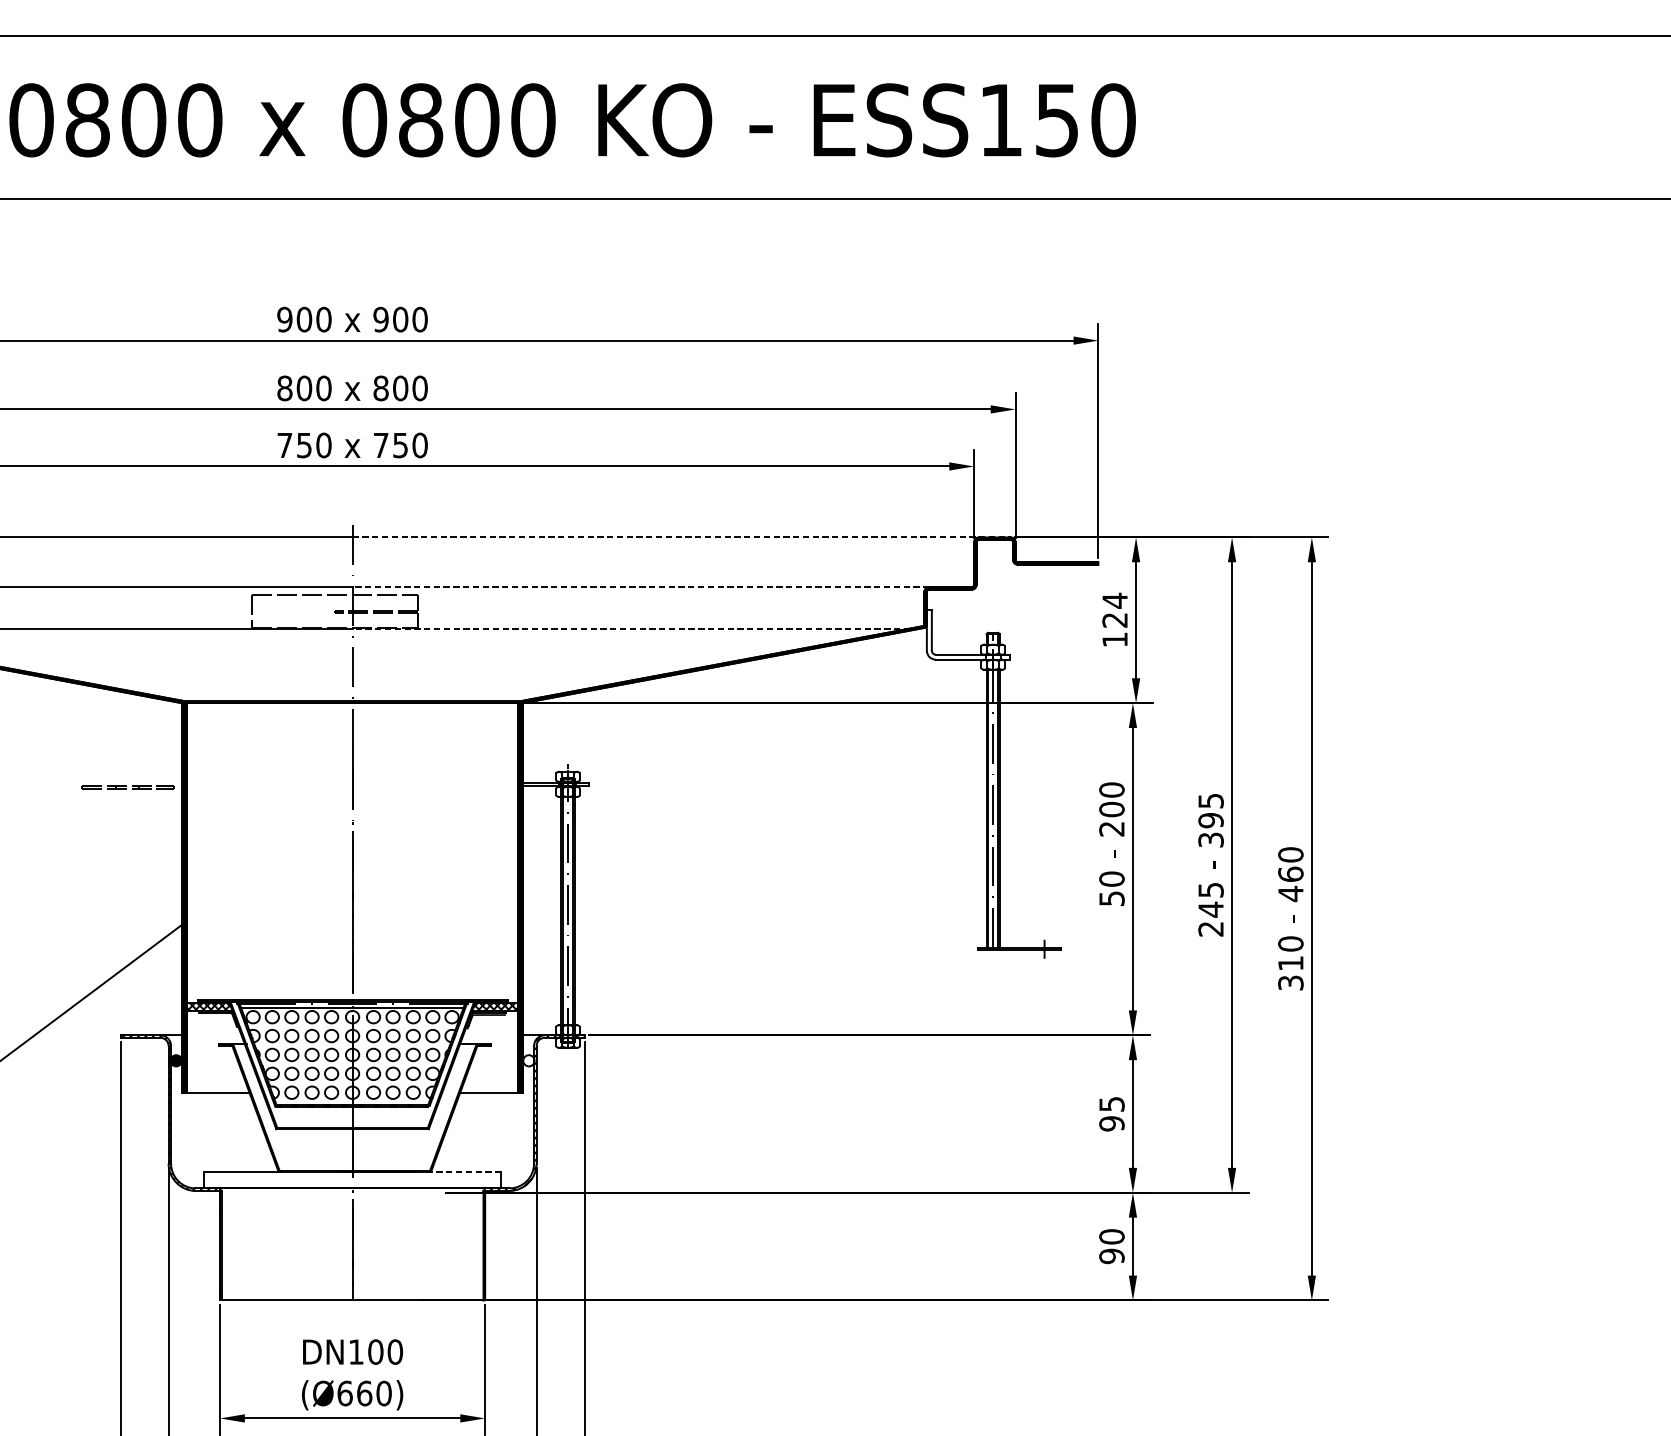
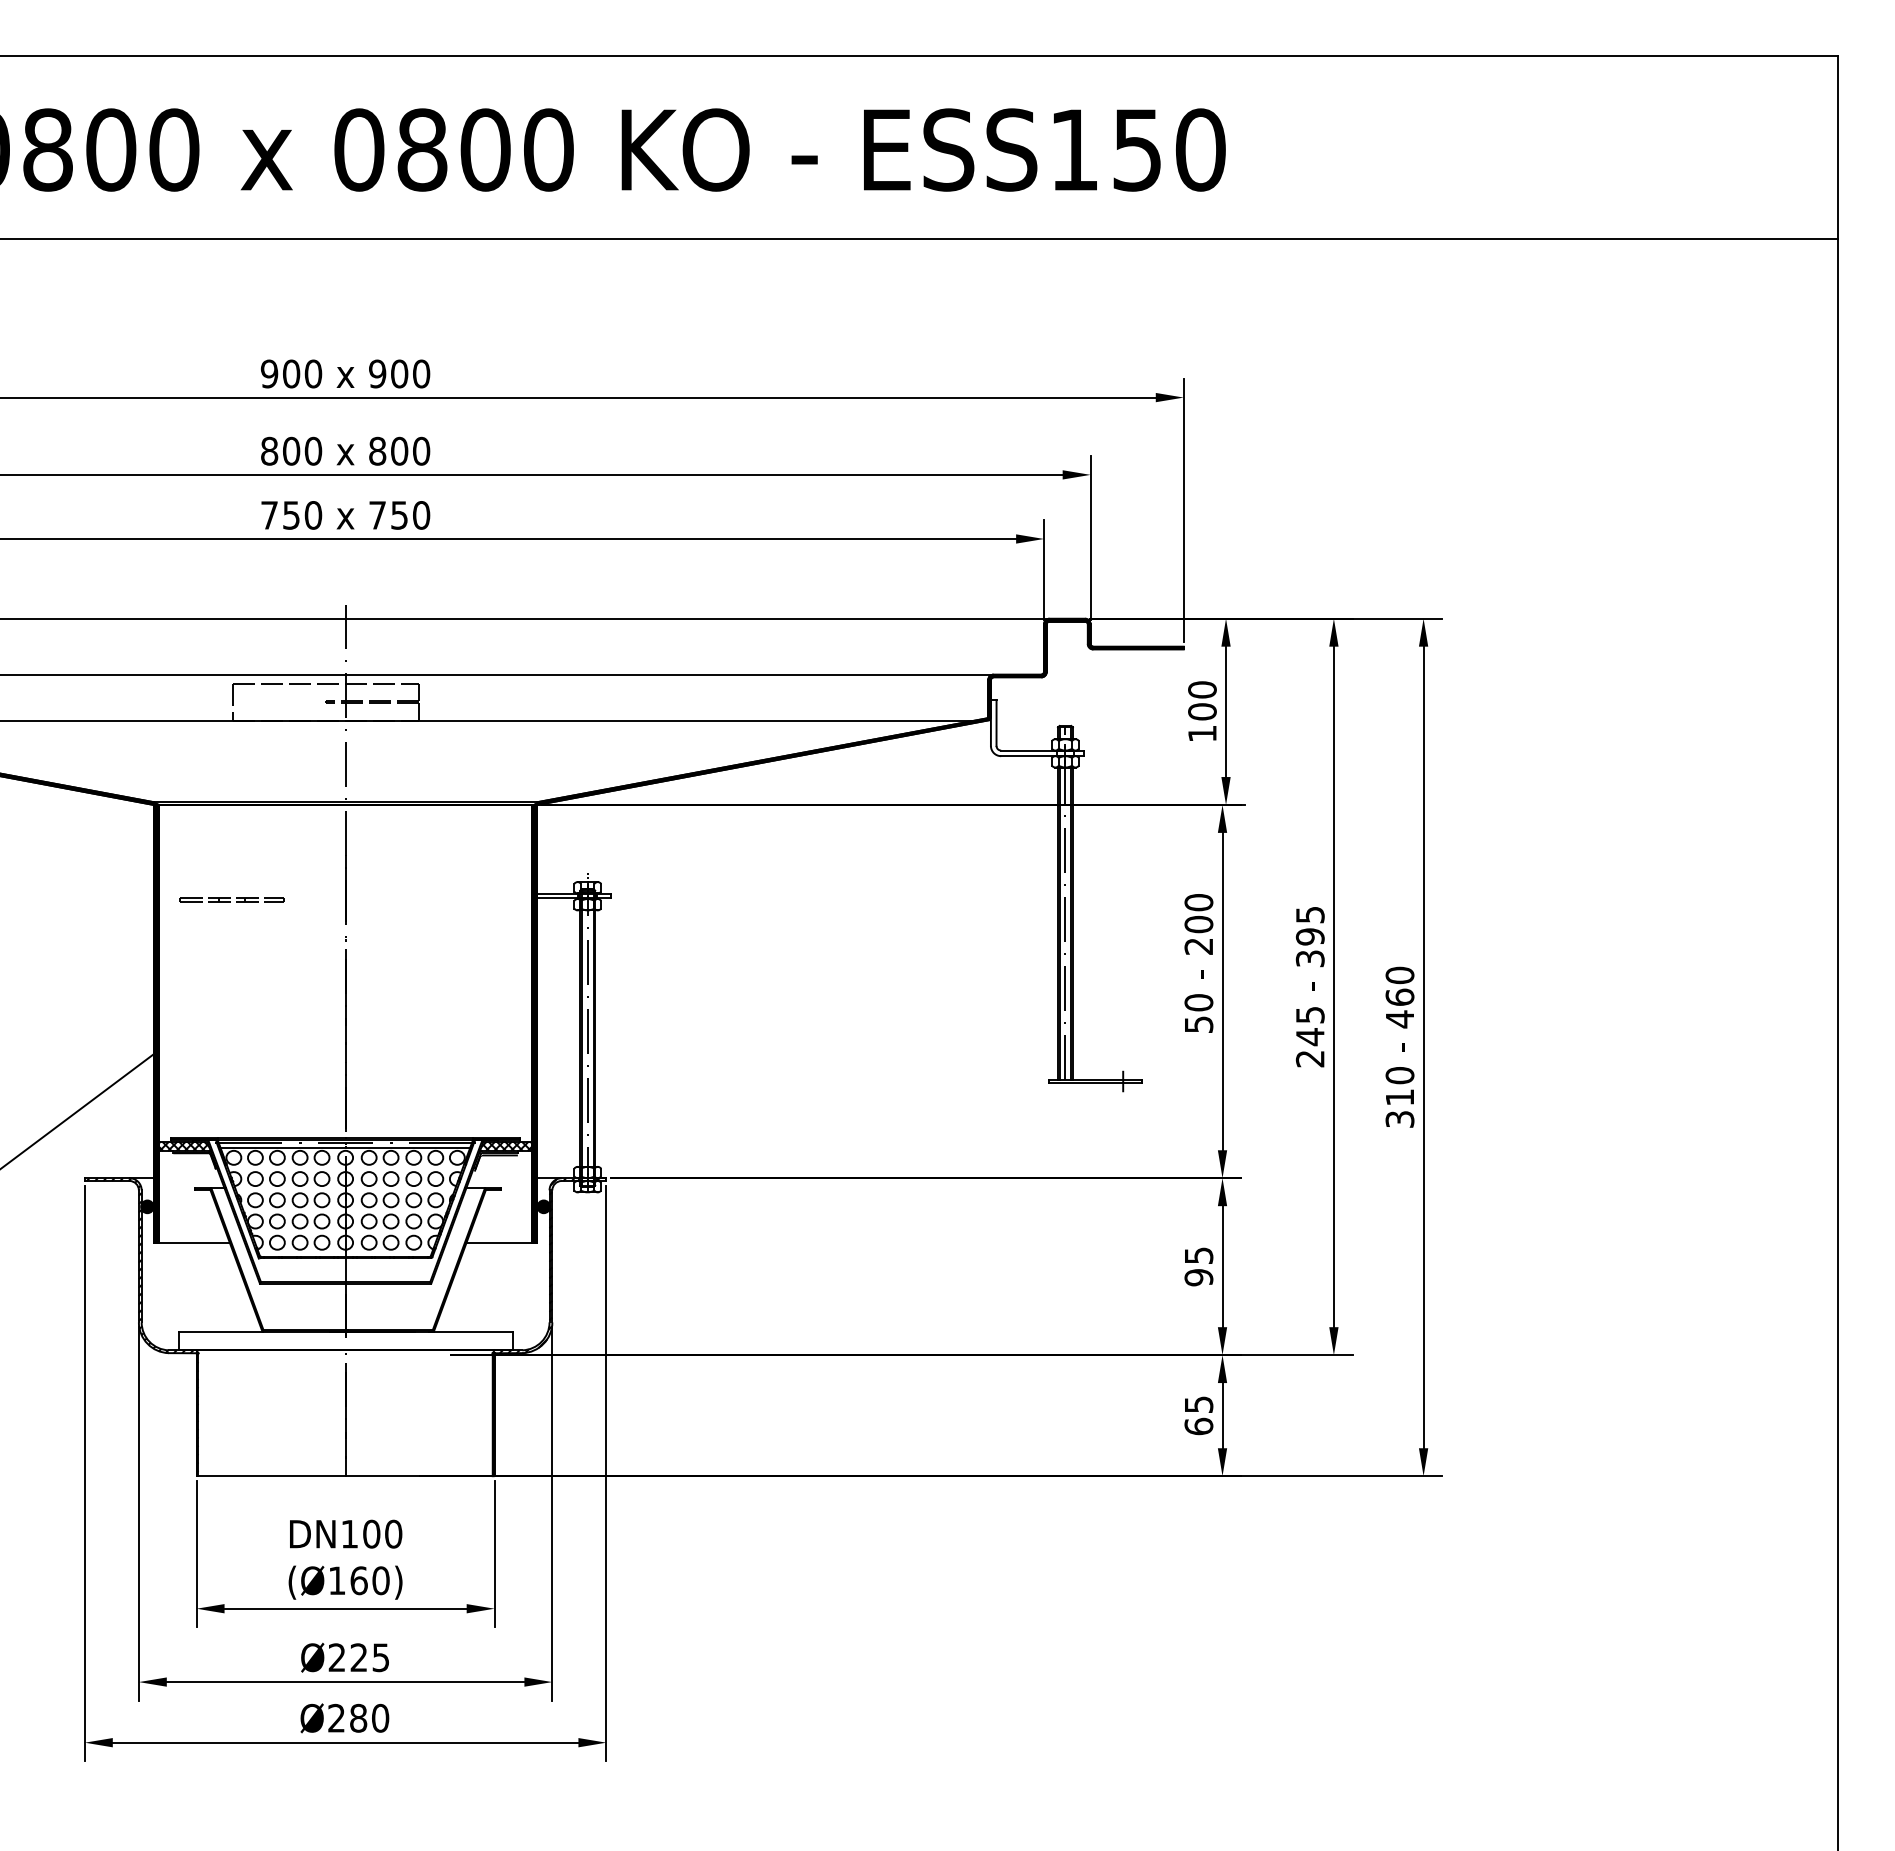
line: (681, 537) -> (715, 618), dashed -> solid
line: (640, 587) -> (669, 674), dashed -> solid
text: (1115, 610) -> (1202, 700), 124 -> 100
line: (631, 628) -> (658, 721), dashed -> solid
part: (127, 787) -> (231, 899), moved
fill: (528, 1060) -> (543, 1206), added
line: (463, 1171) -> (470, 1331), dashed -> solid
text: (1111, 1246) -> (1198, 1415), 90 -> 65
text: (344, 1393) -> (336, 1580), (Ø660) -> (Ø160)

